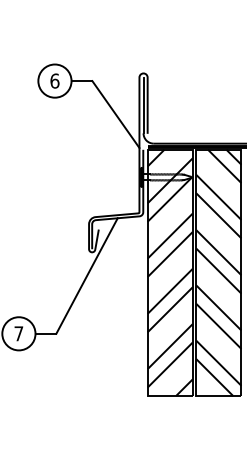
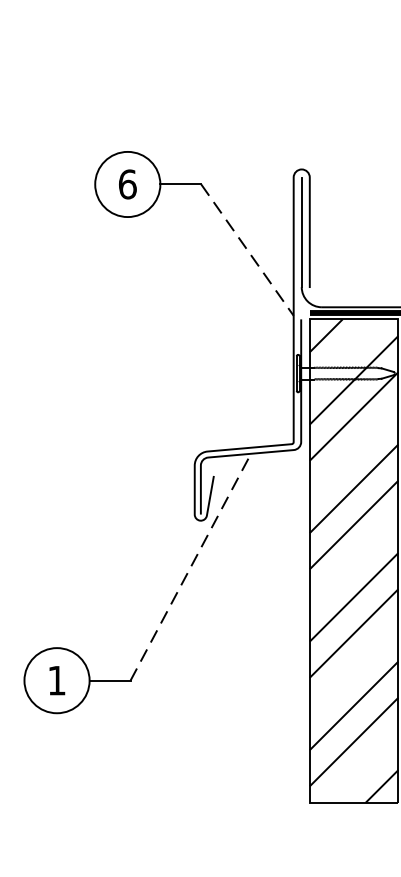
line: (115, 114) -> (246, 250), solid -> dashed
line: (87, 275) -> (191, 566), solid -> dashed
text: (18, 333) -> (56, 680), 7 -> 1

